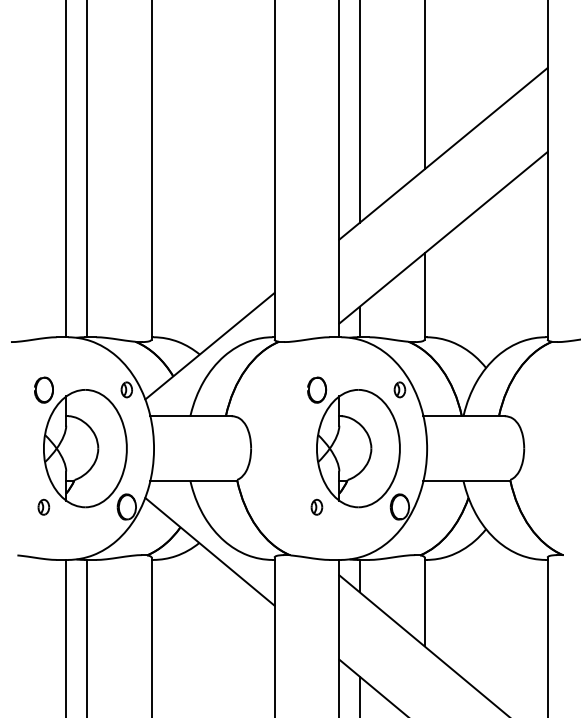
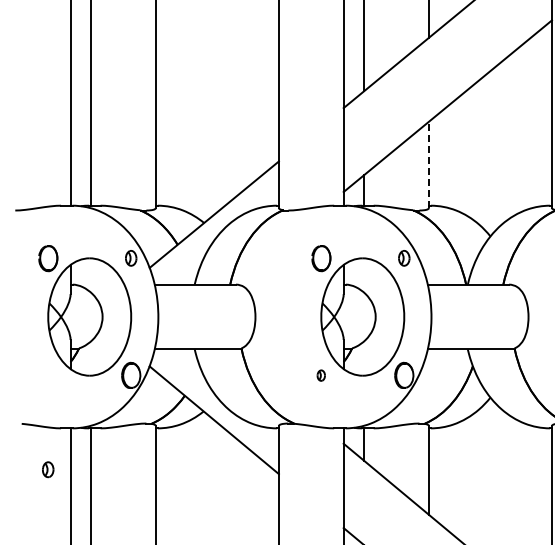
line: (424, 296) -> (428, 164), solid -> dashed
part: (43, 506) -> (47, 468), moved
part: (316, 506) -> (320, 374), size x0.7

